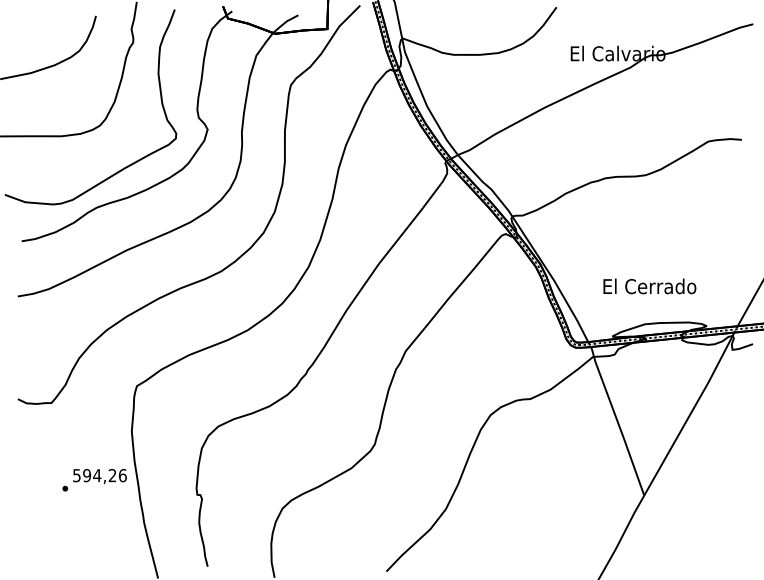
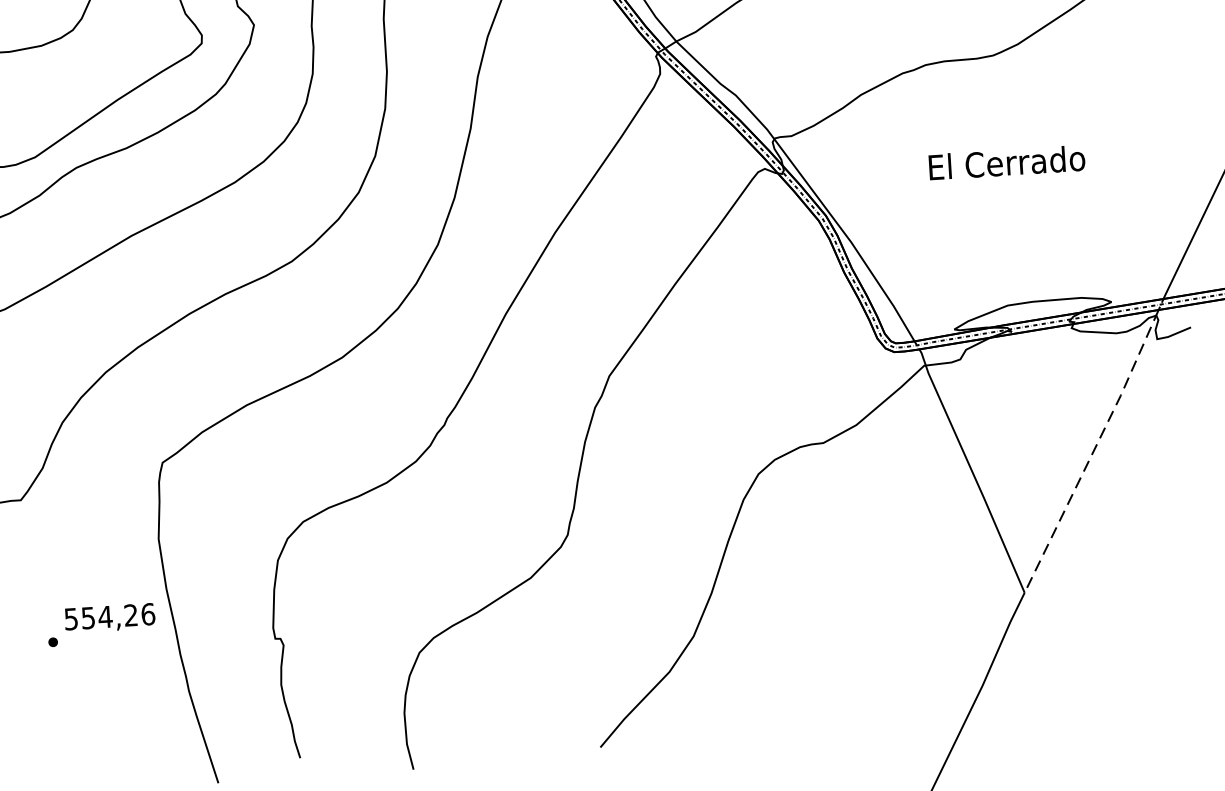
text: (649, 286) -> (1006, 162), moved
line: (690, 414) -> (1093, 451), solid -> dashed
text: (87, 475) -> (89, 617), 594,26 -> 554,26

